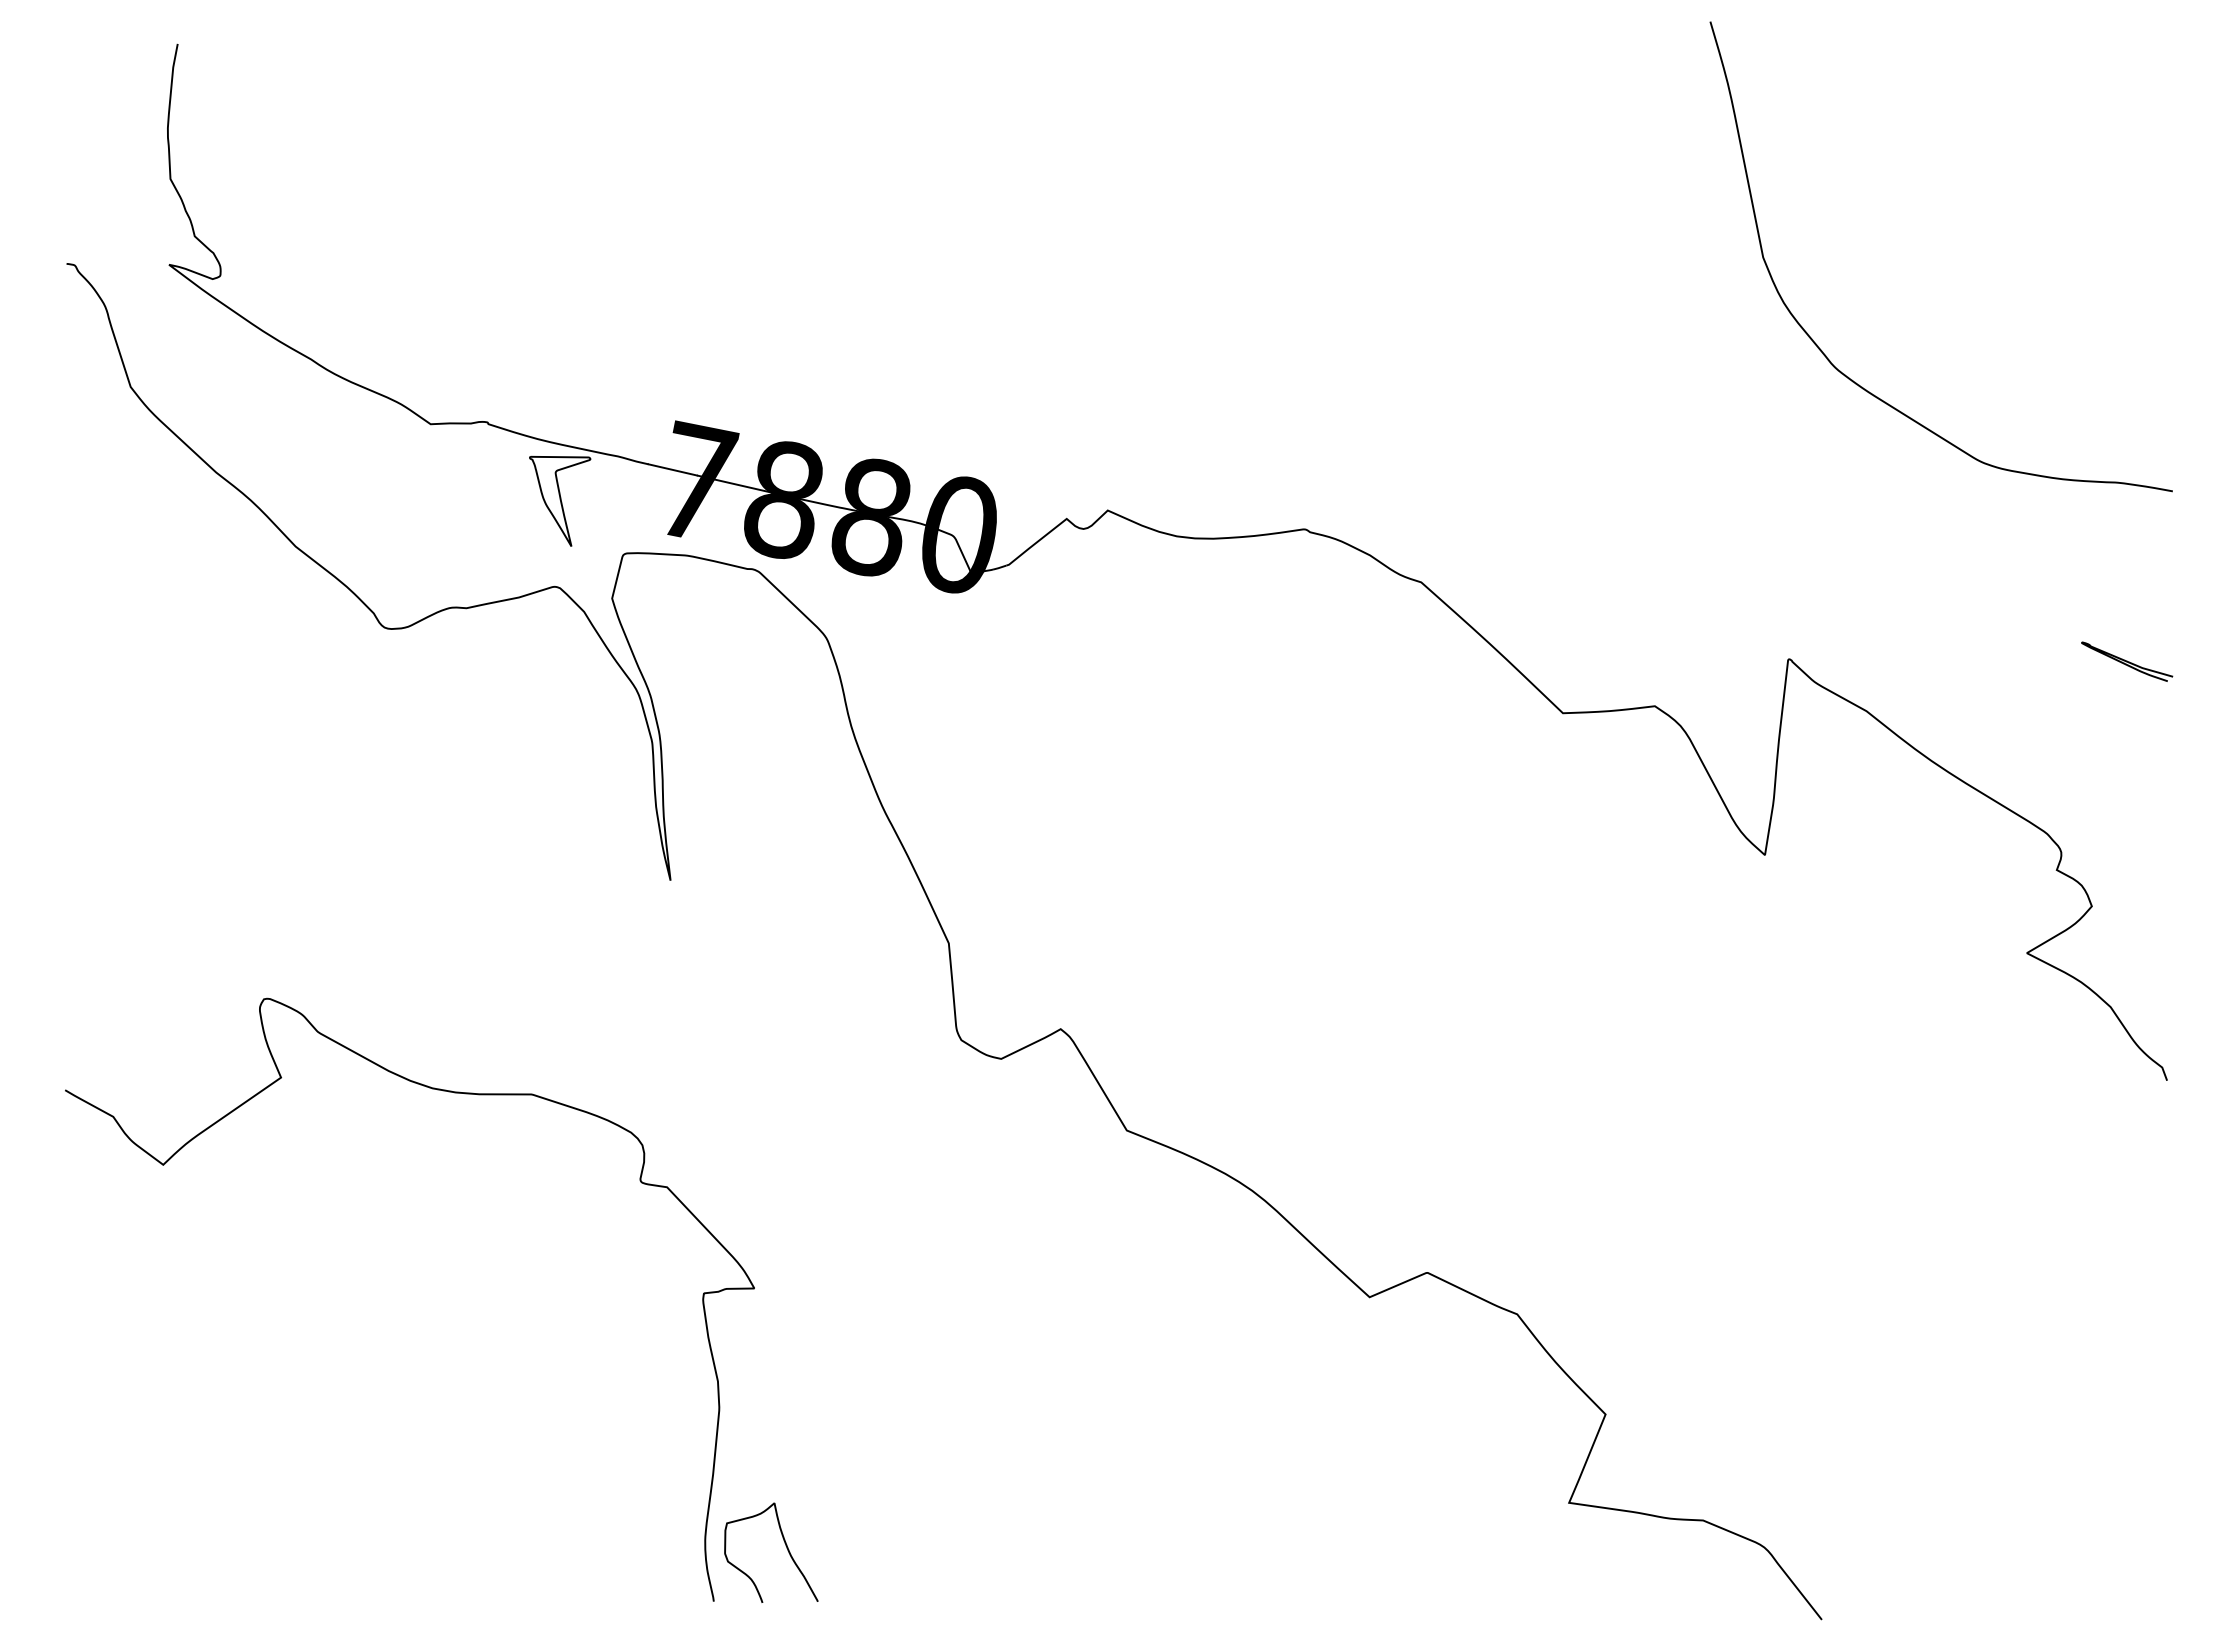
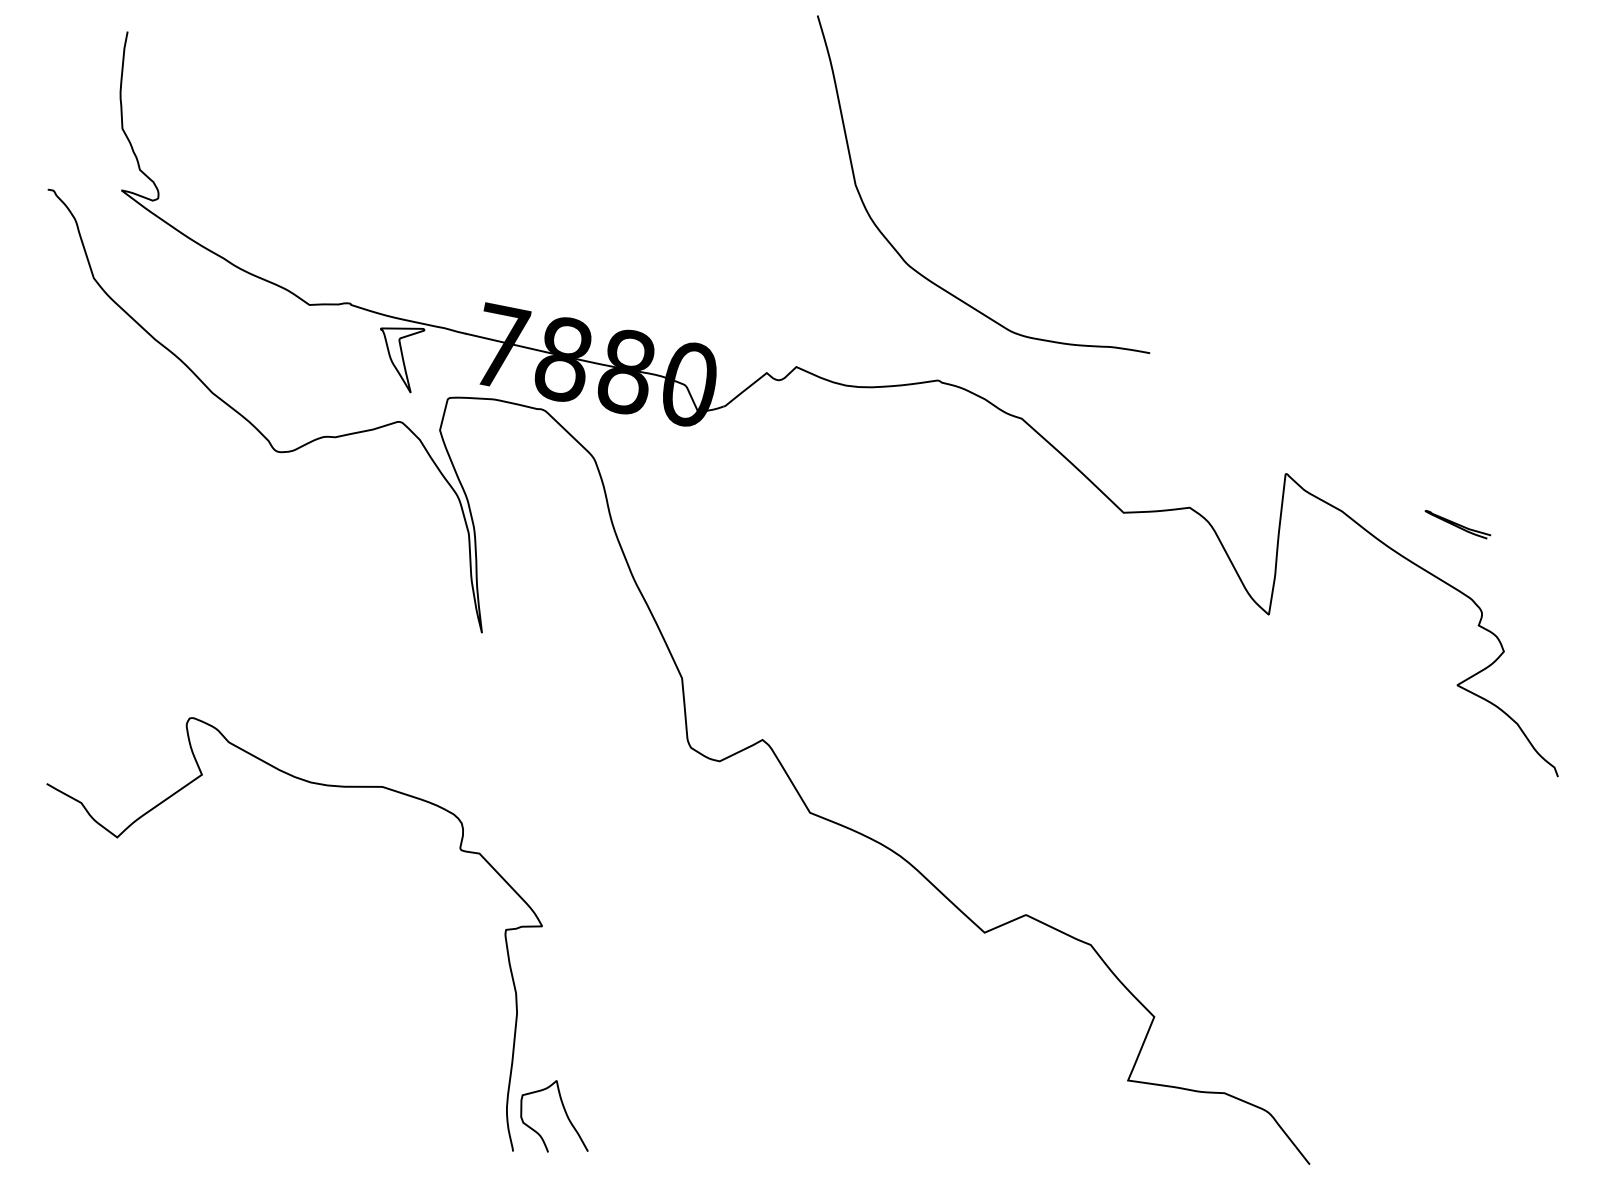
curve: (1822, 350) -> (898, 251), moved
curve: (2127, 661) -> (1458, 524), moved

